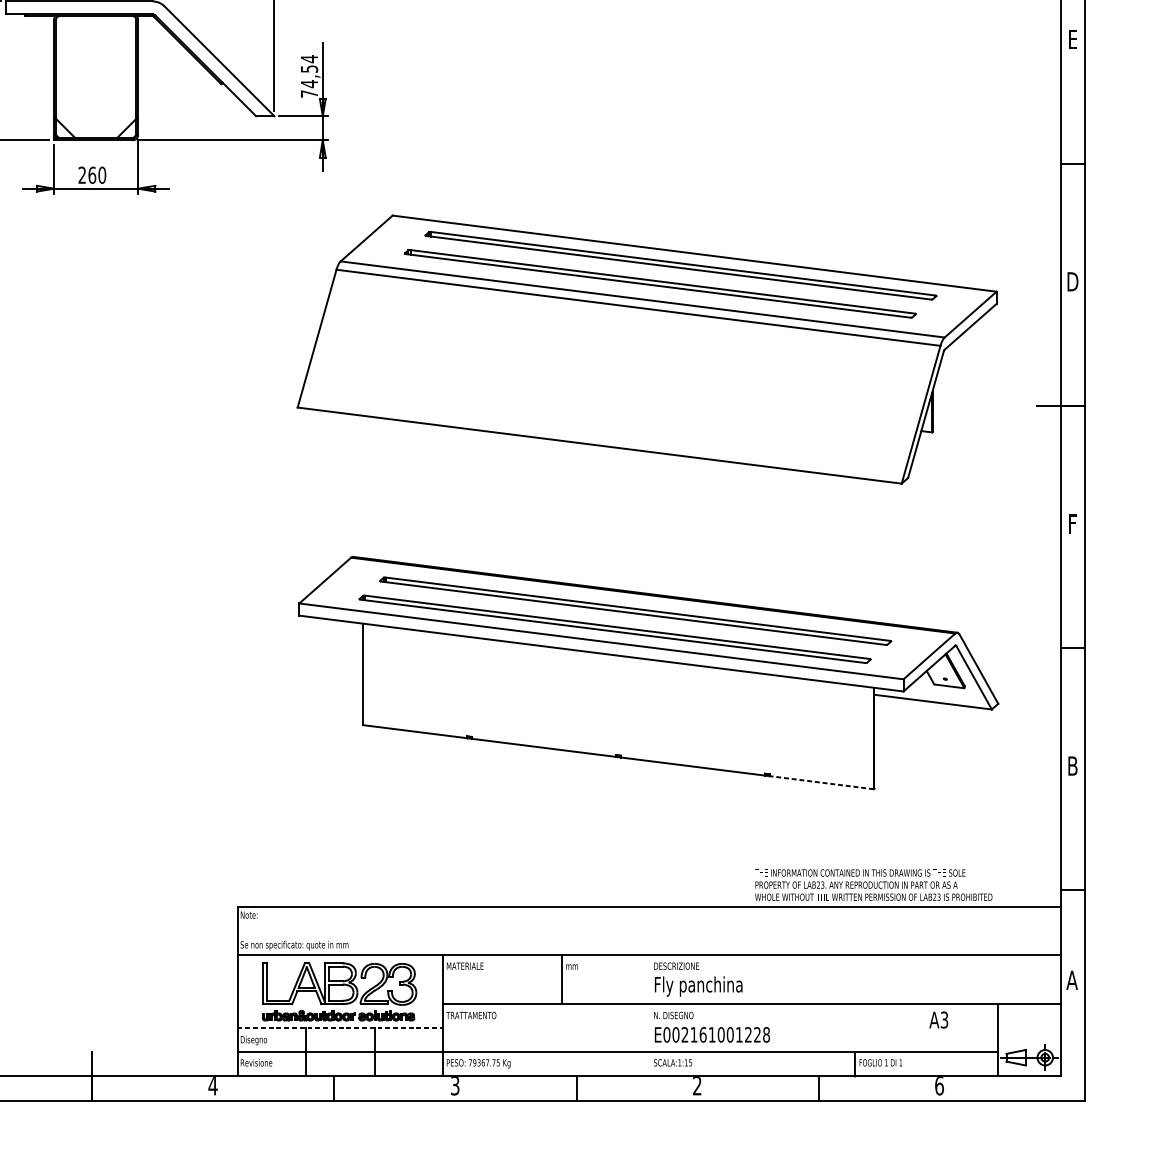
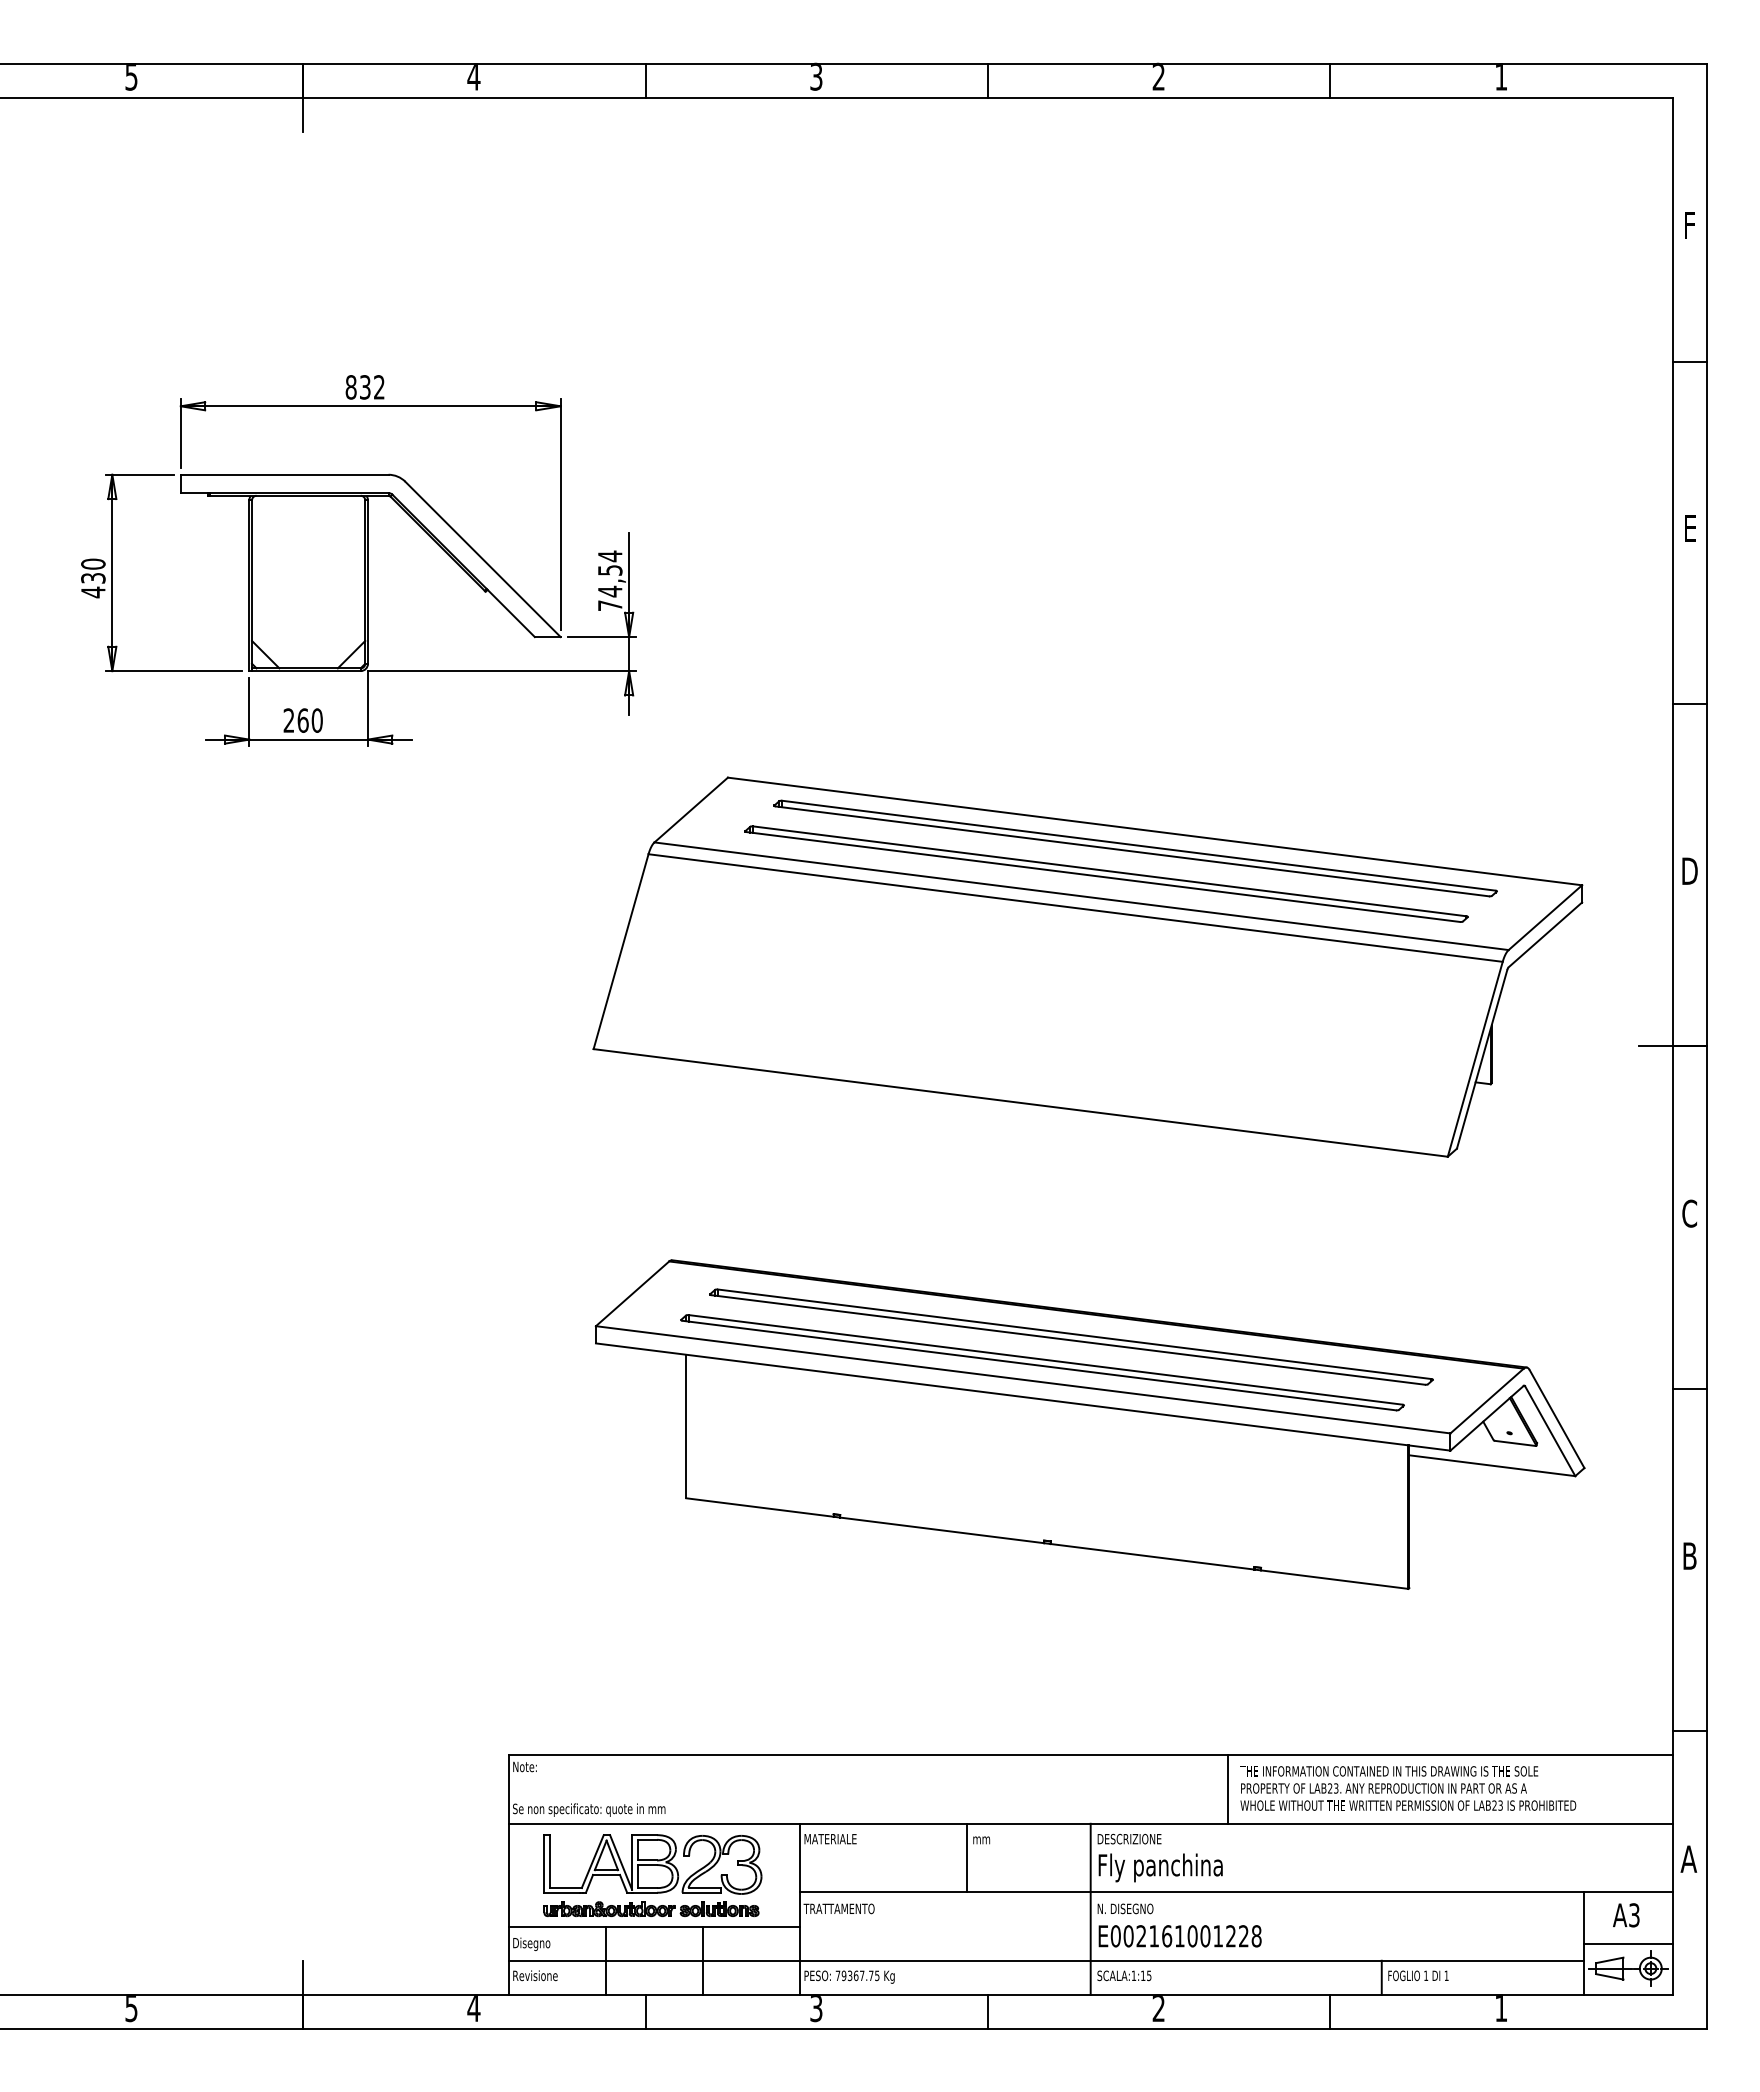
text: (1072, 523) -> (1689, 1213), F -> C
line: (821, 782) -> (1334, 1579), dashed -> solid
text: (873, 885) -> (1408, 1788), moved
line: (745, 931) -> (1227, 1789), added
line: (649, 1015) -> (1090, 1908), added
text: (938, 1020) -> (1626, 1915), moved
line: (340, 1027) -> (654, 1926), dashed -> solid
line: (1028, 1039) -> (1627, 1943), added
text: (939, 1086) -> (1501, 2009), 6 -> 1

